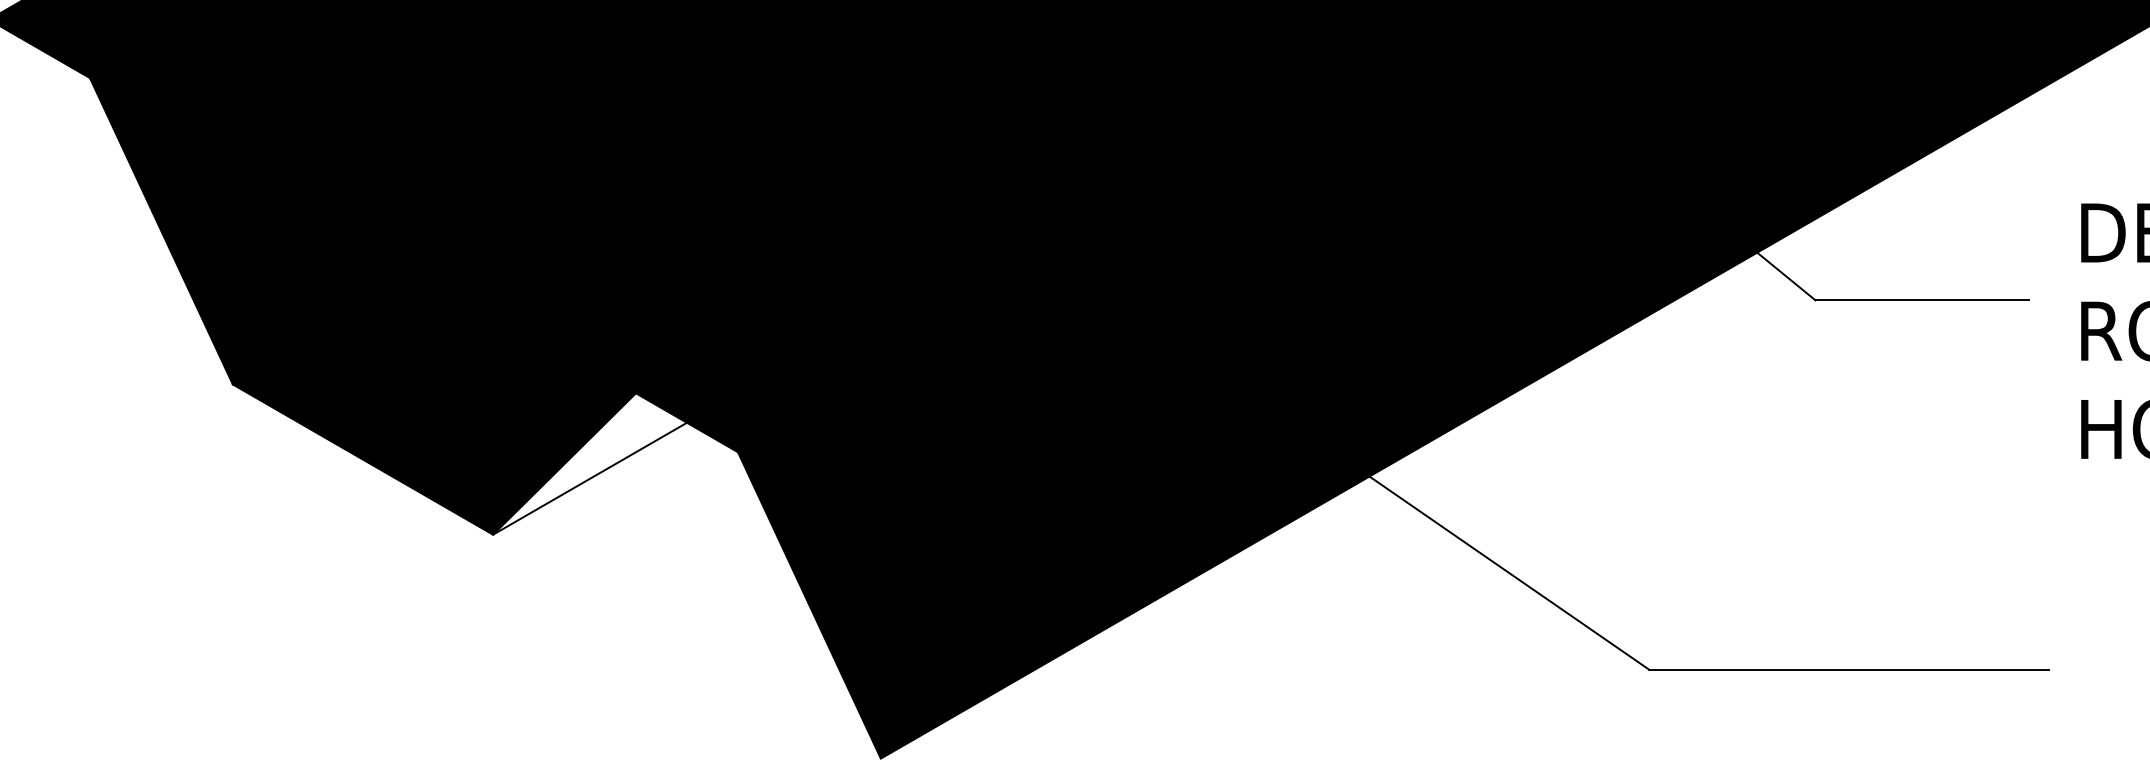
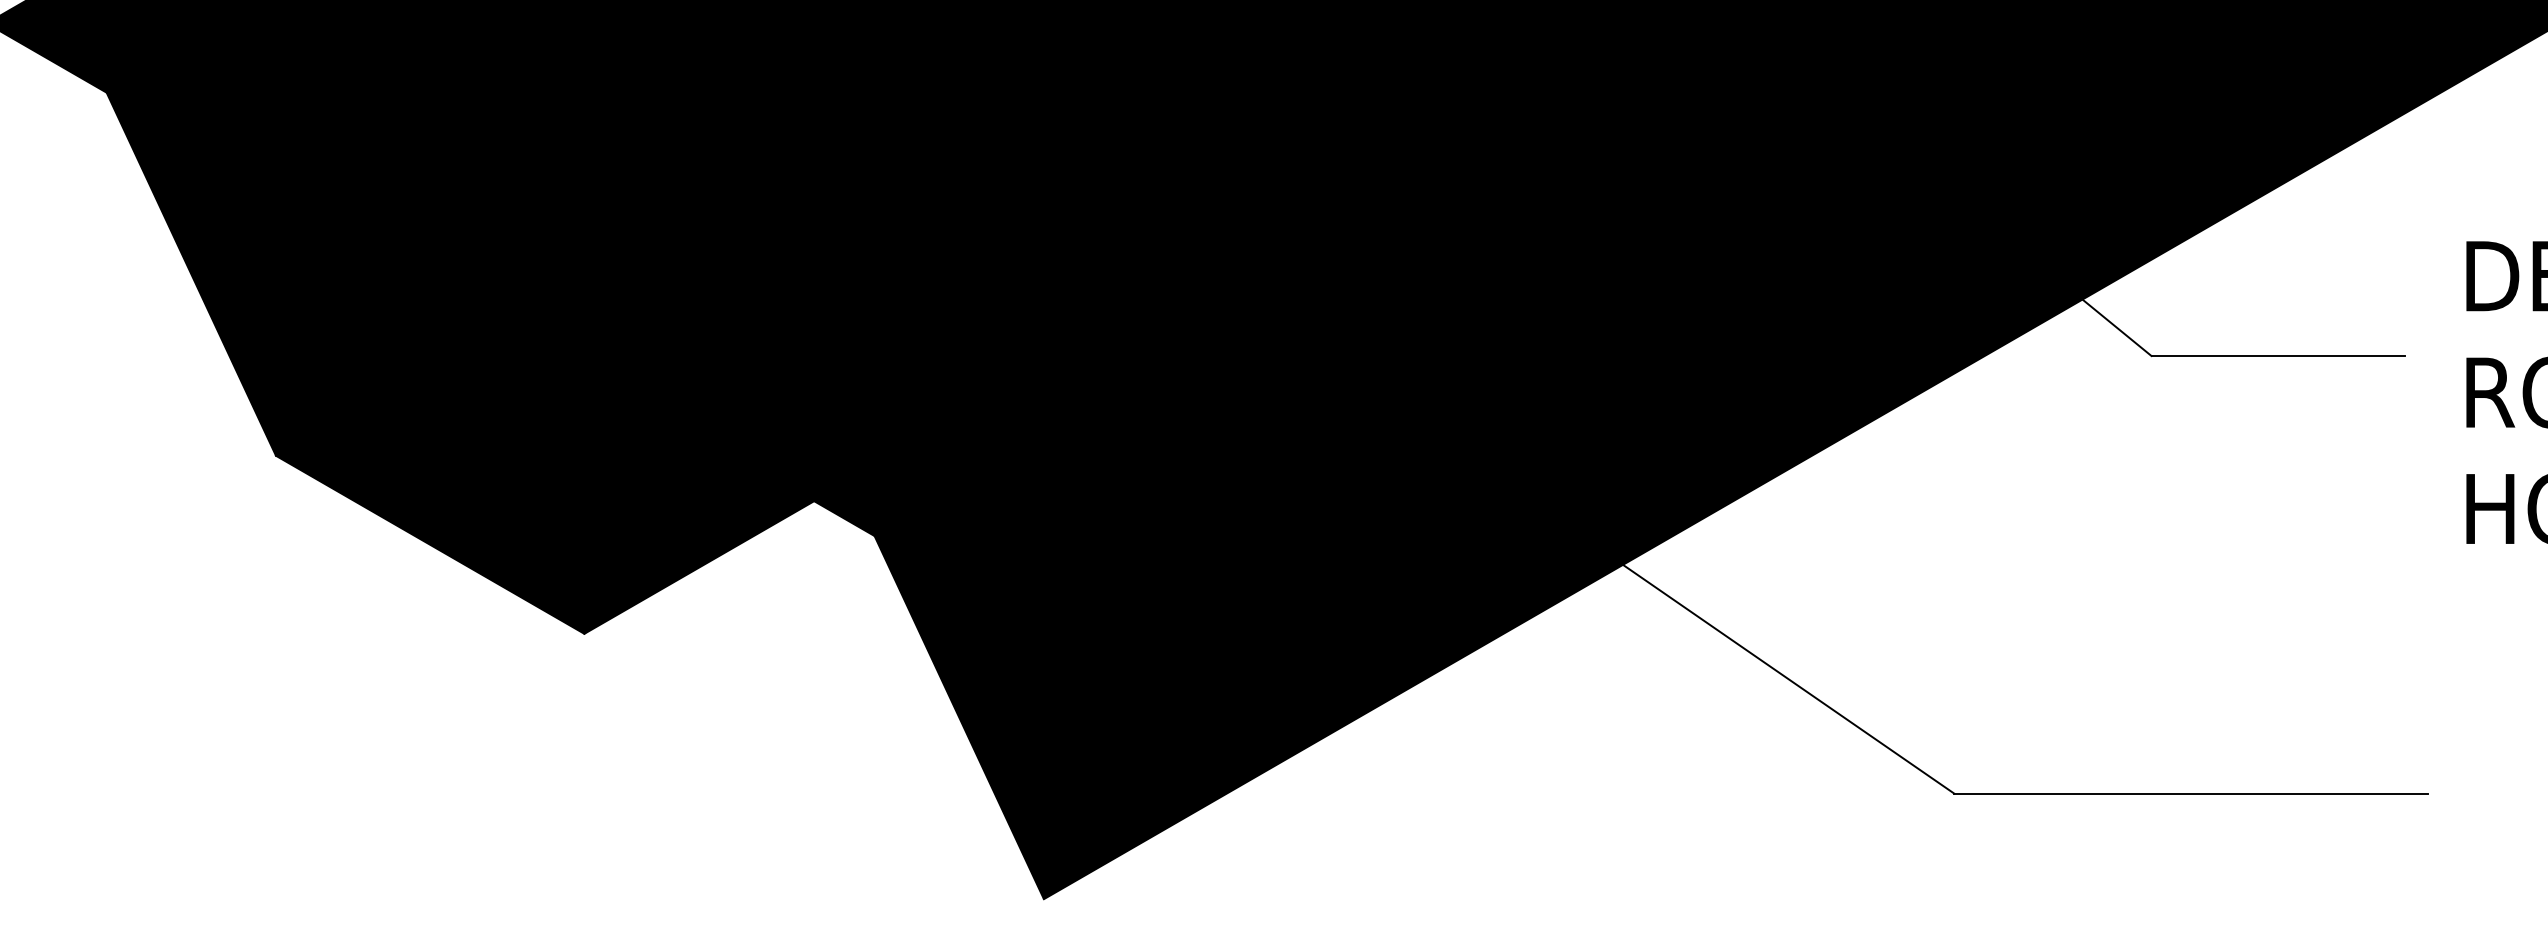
fill: (589, 463) -> (698, 549), added

